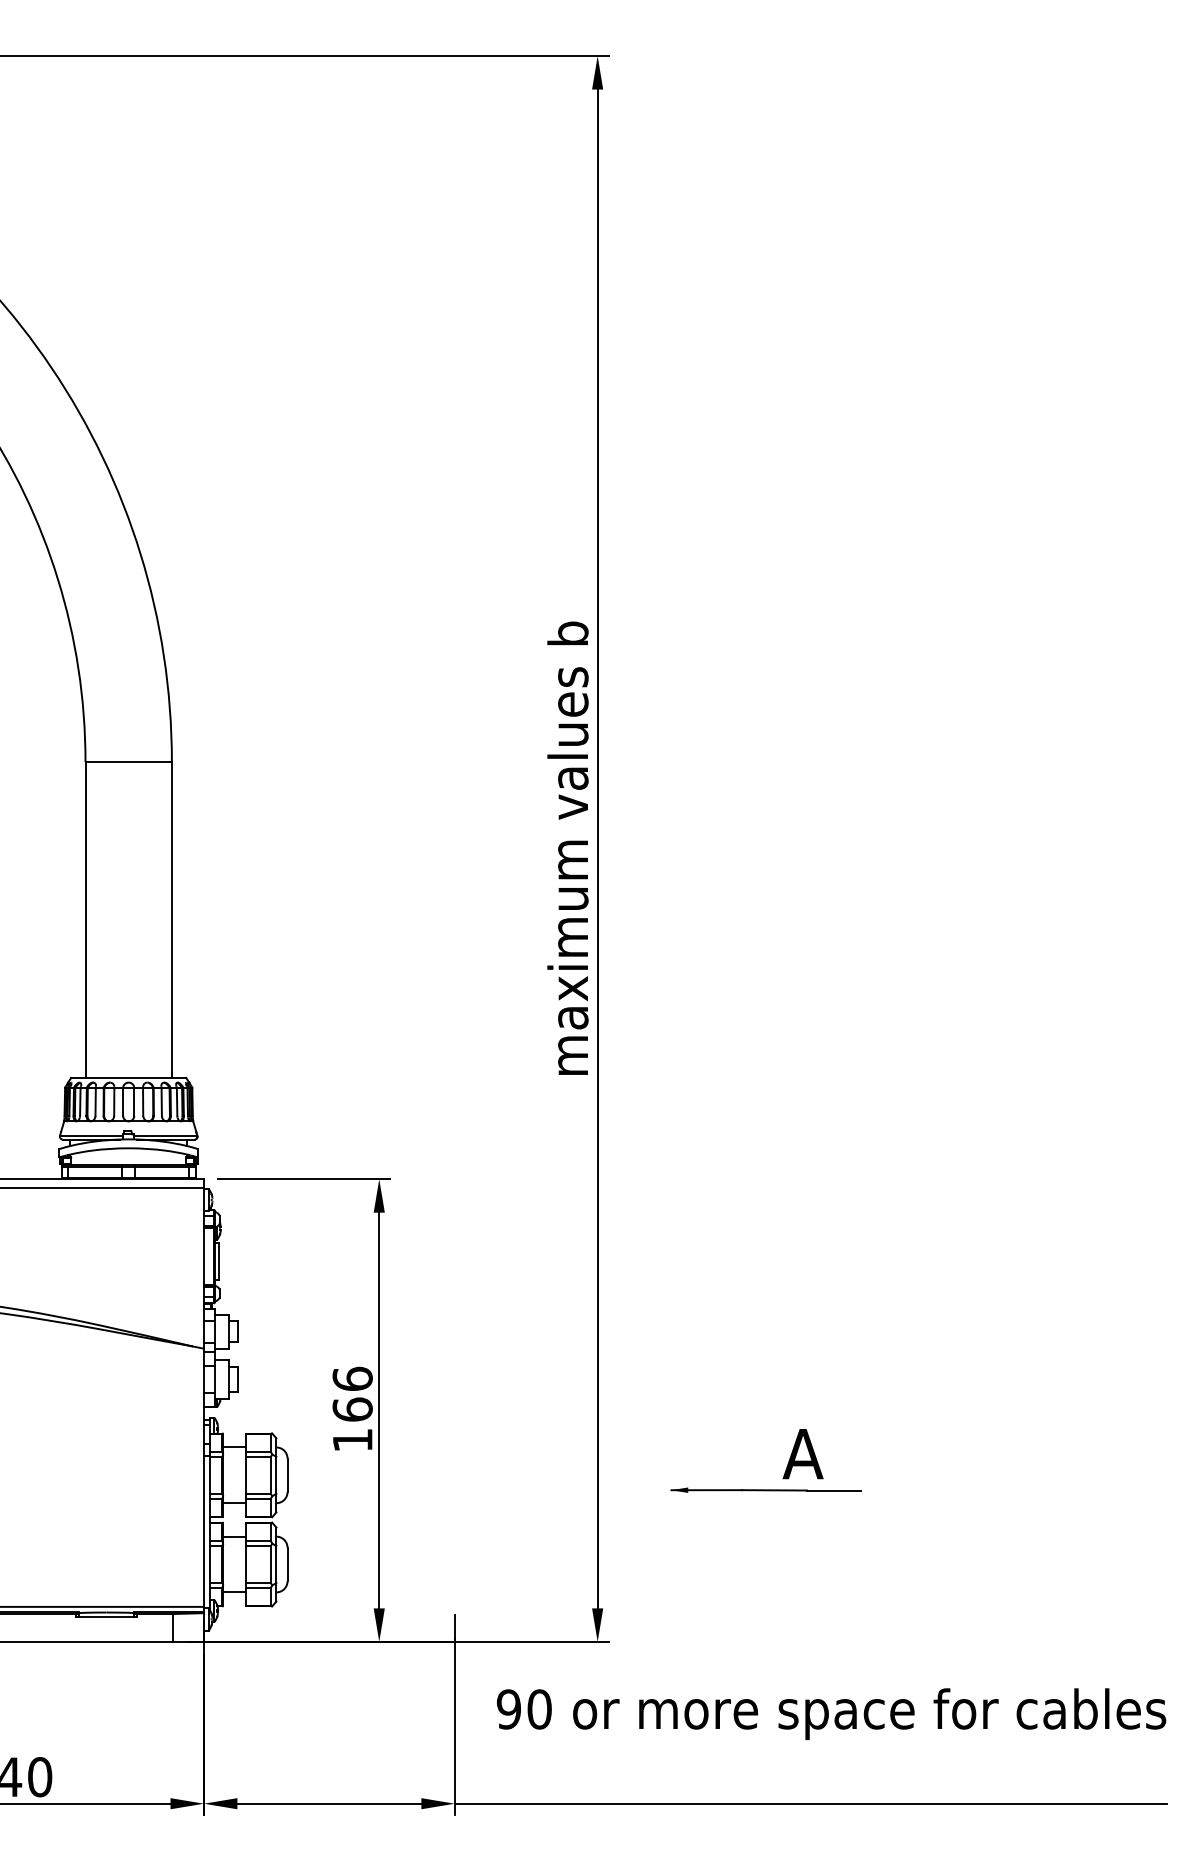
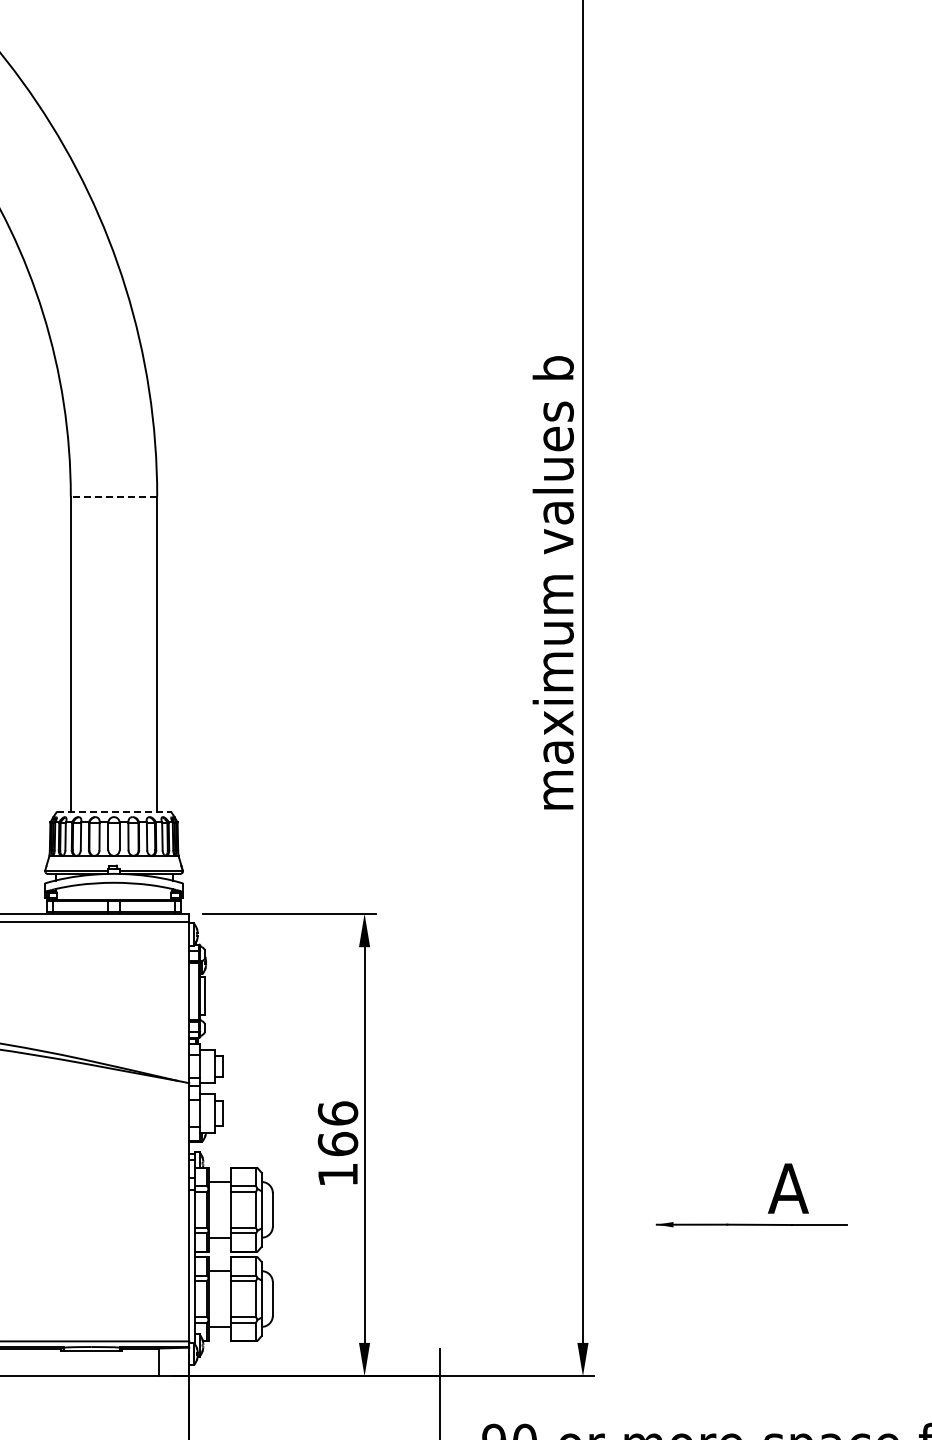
line: (128, 762) -> (113, 497), solid -> dashed
line: (129, 1077) -> (114, 812), solid -> dashed

